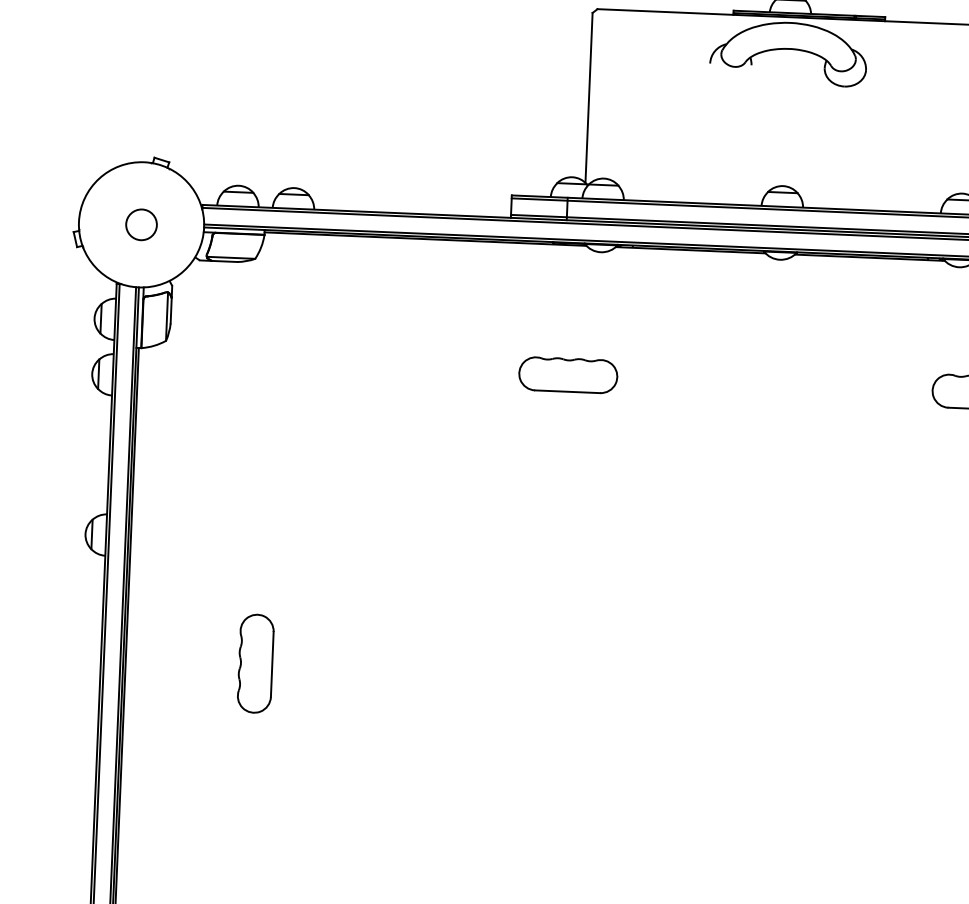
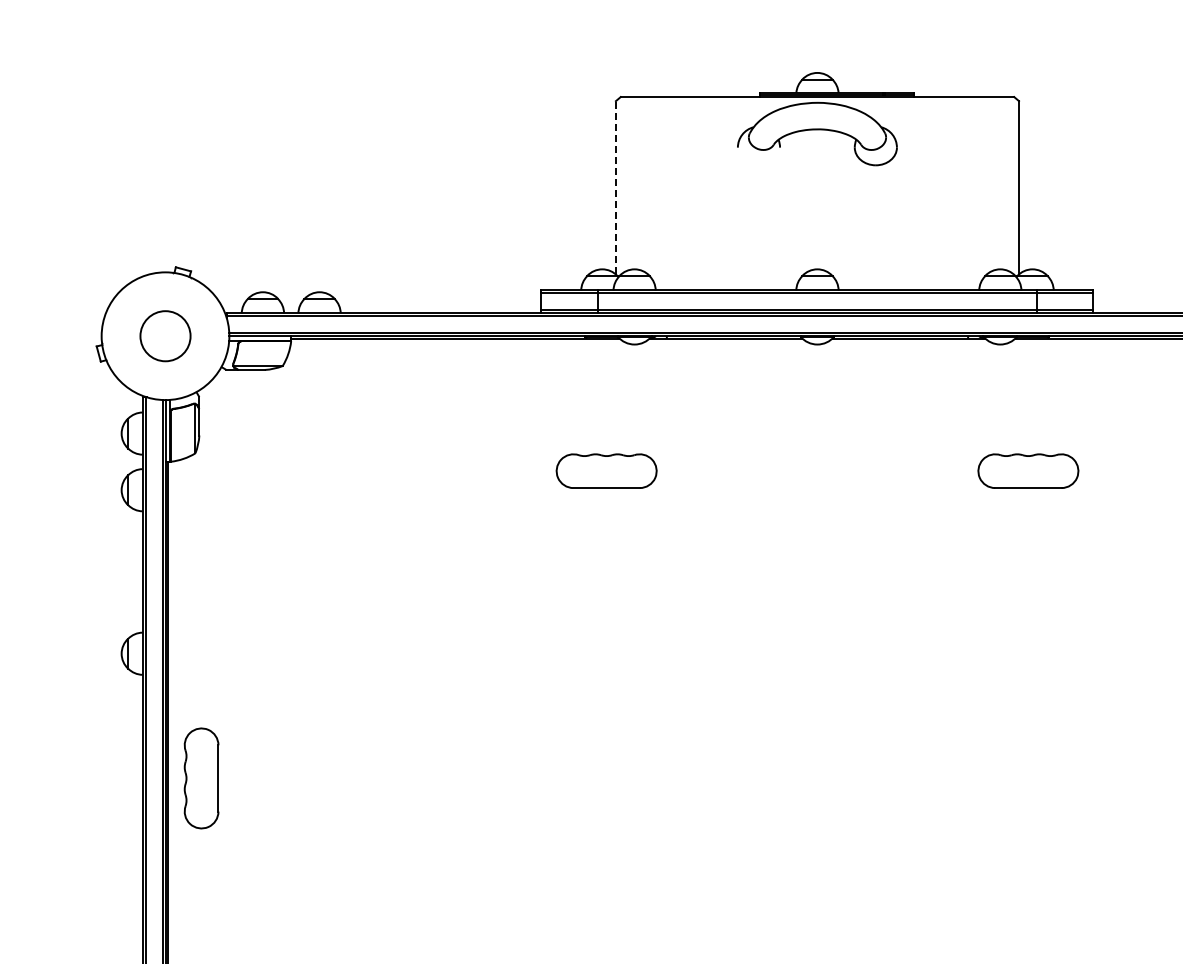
line: (588, 97) -> (615, 187), solid -> dashed
circle: (141, 224) -> (165, 335), size x1.6
part: (255, 663) -> (201, 778), moved

